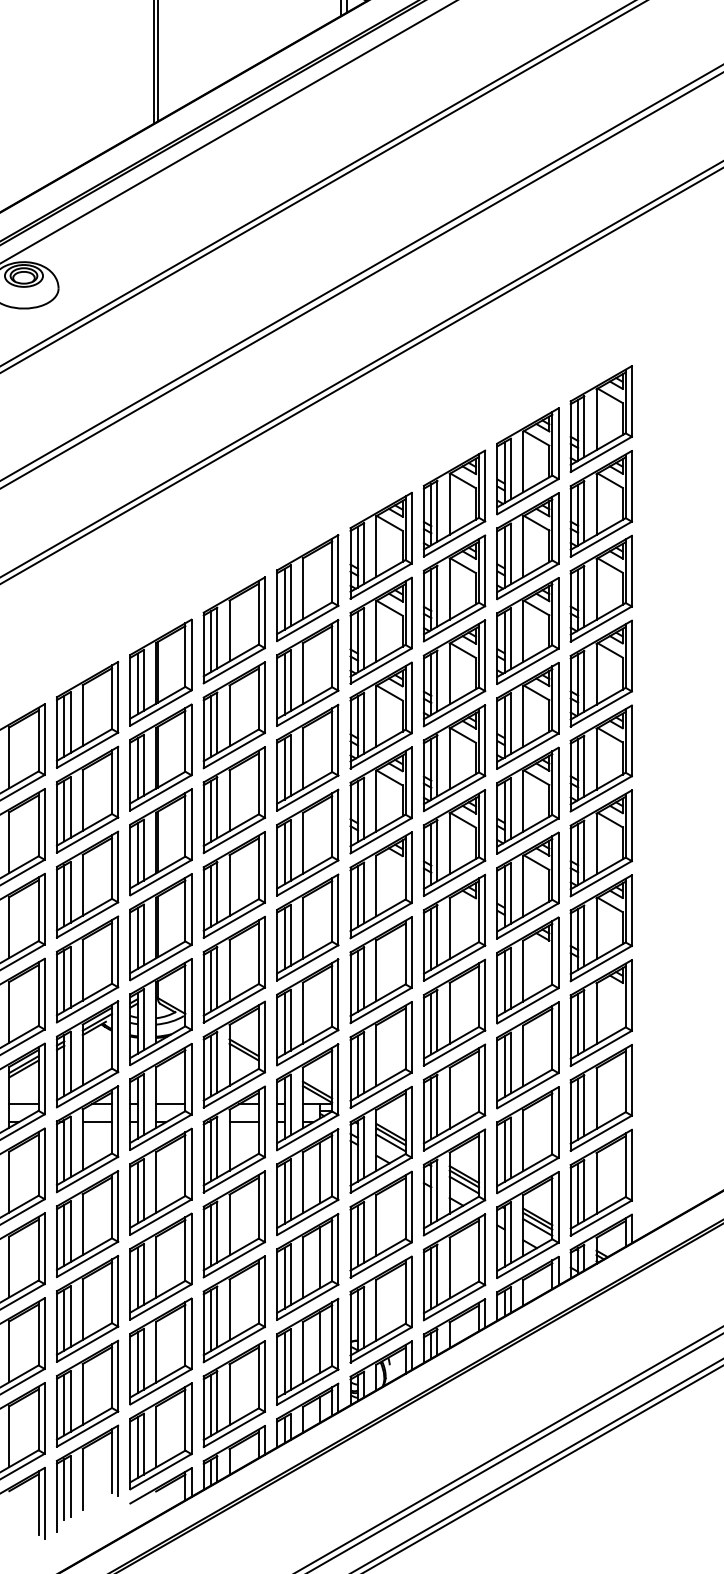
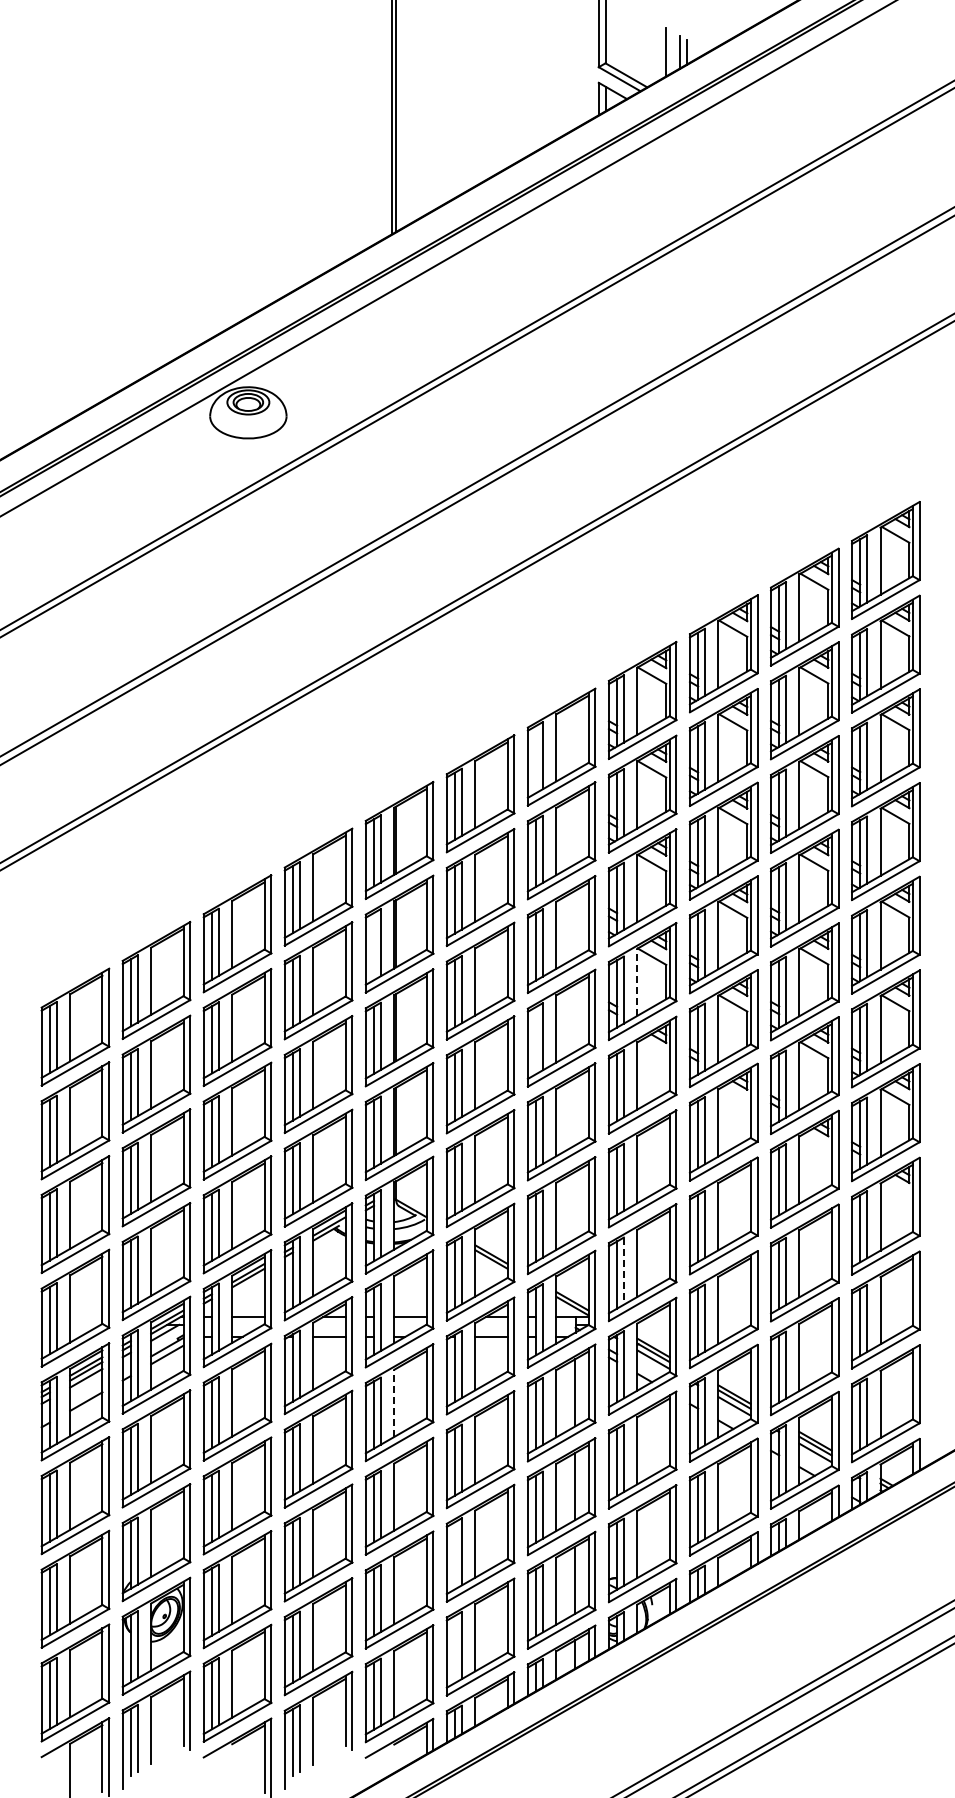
line: (284, 599) -> (536, 759), removed
line: (138, 768) -> (374, 946), removed
line: (376, 801) -> (637, 982), solid -> dashed
line: (284, 853) -> (536, 1040), removed
line: (363, 1063) -> (623, 1271), solid -> dashed
line: (156, 1182) -> (394, 1403), solid -> dashed
line: (211, 1320) -> (455, 1555), removed
line: (211, 1405) -> (455, 1649), removed

